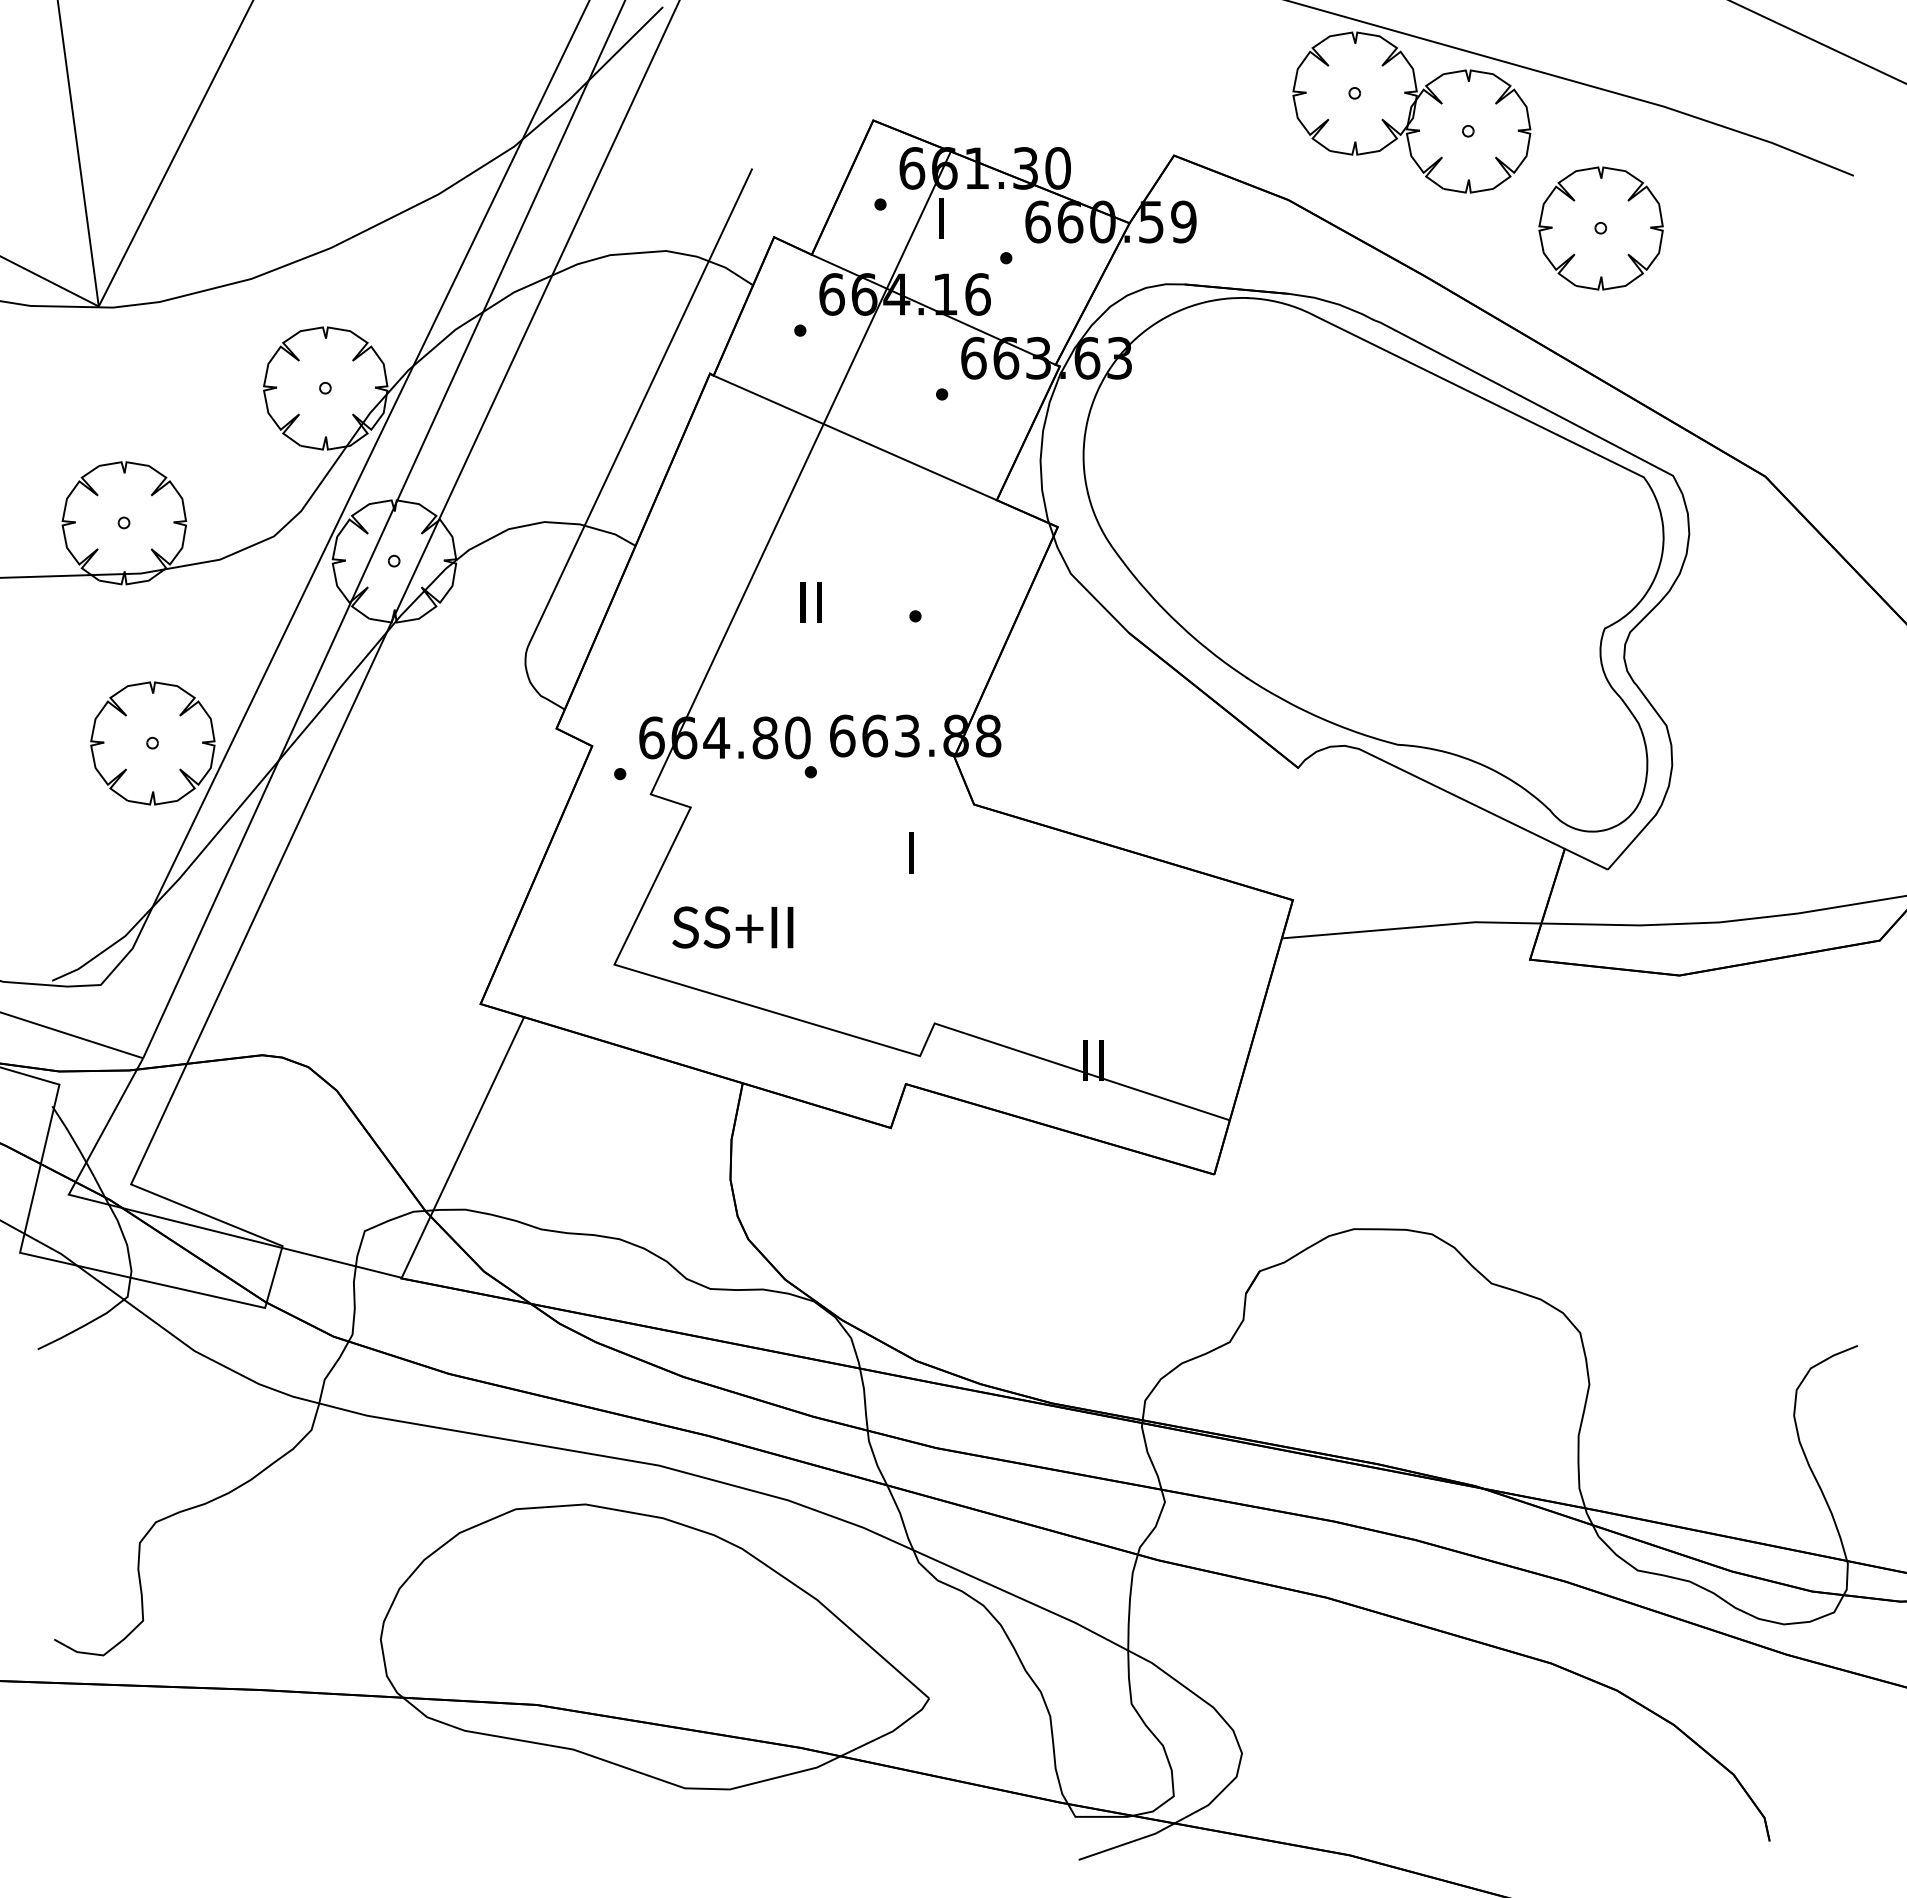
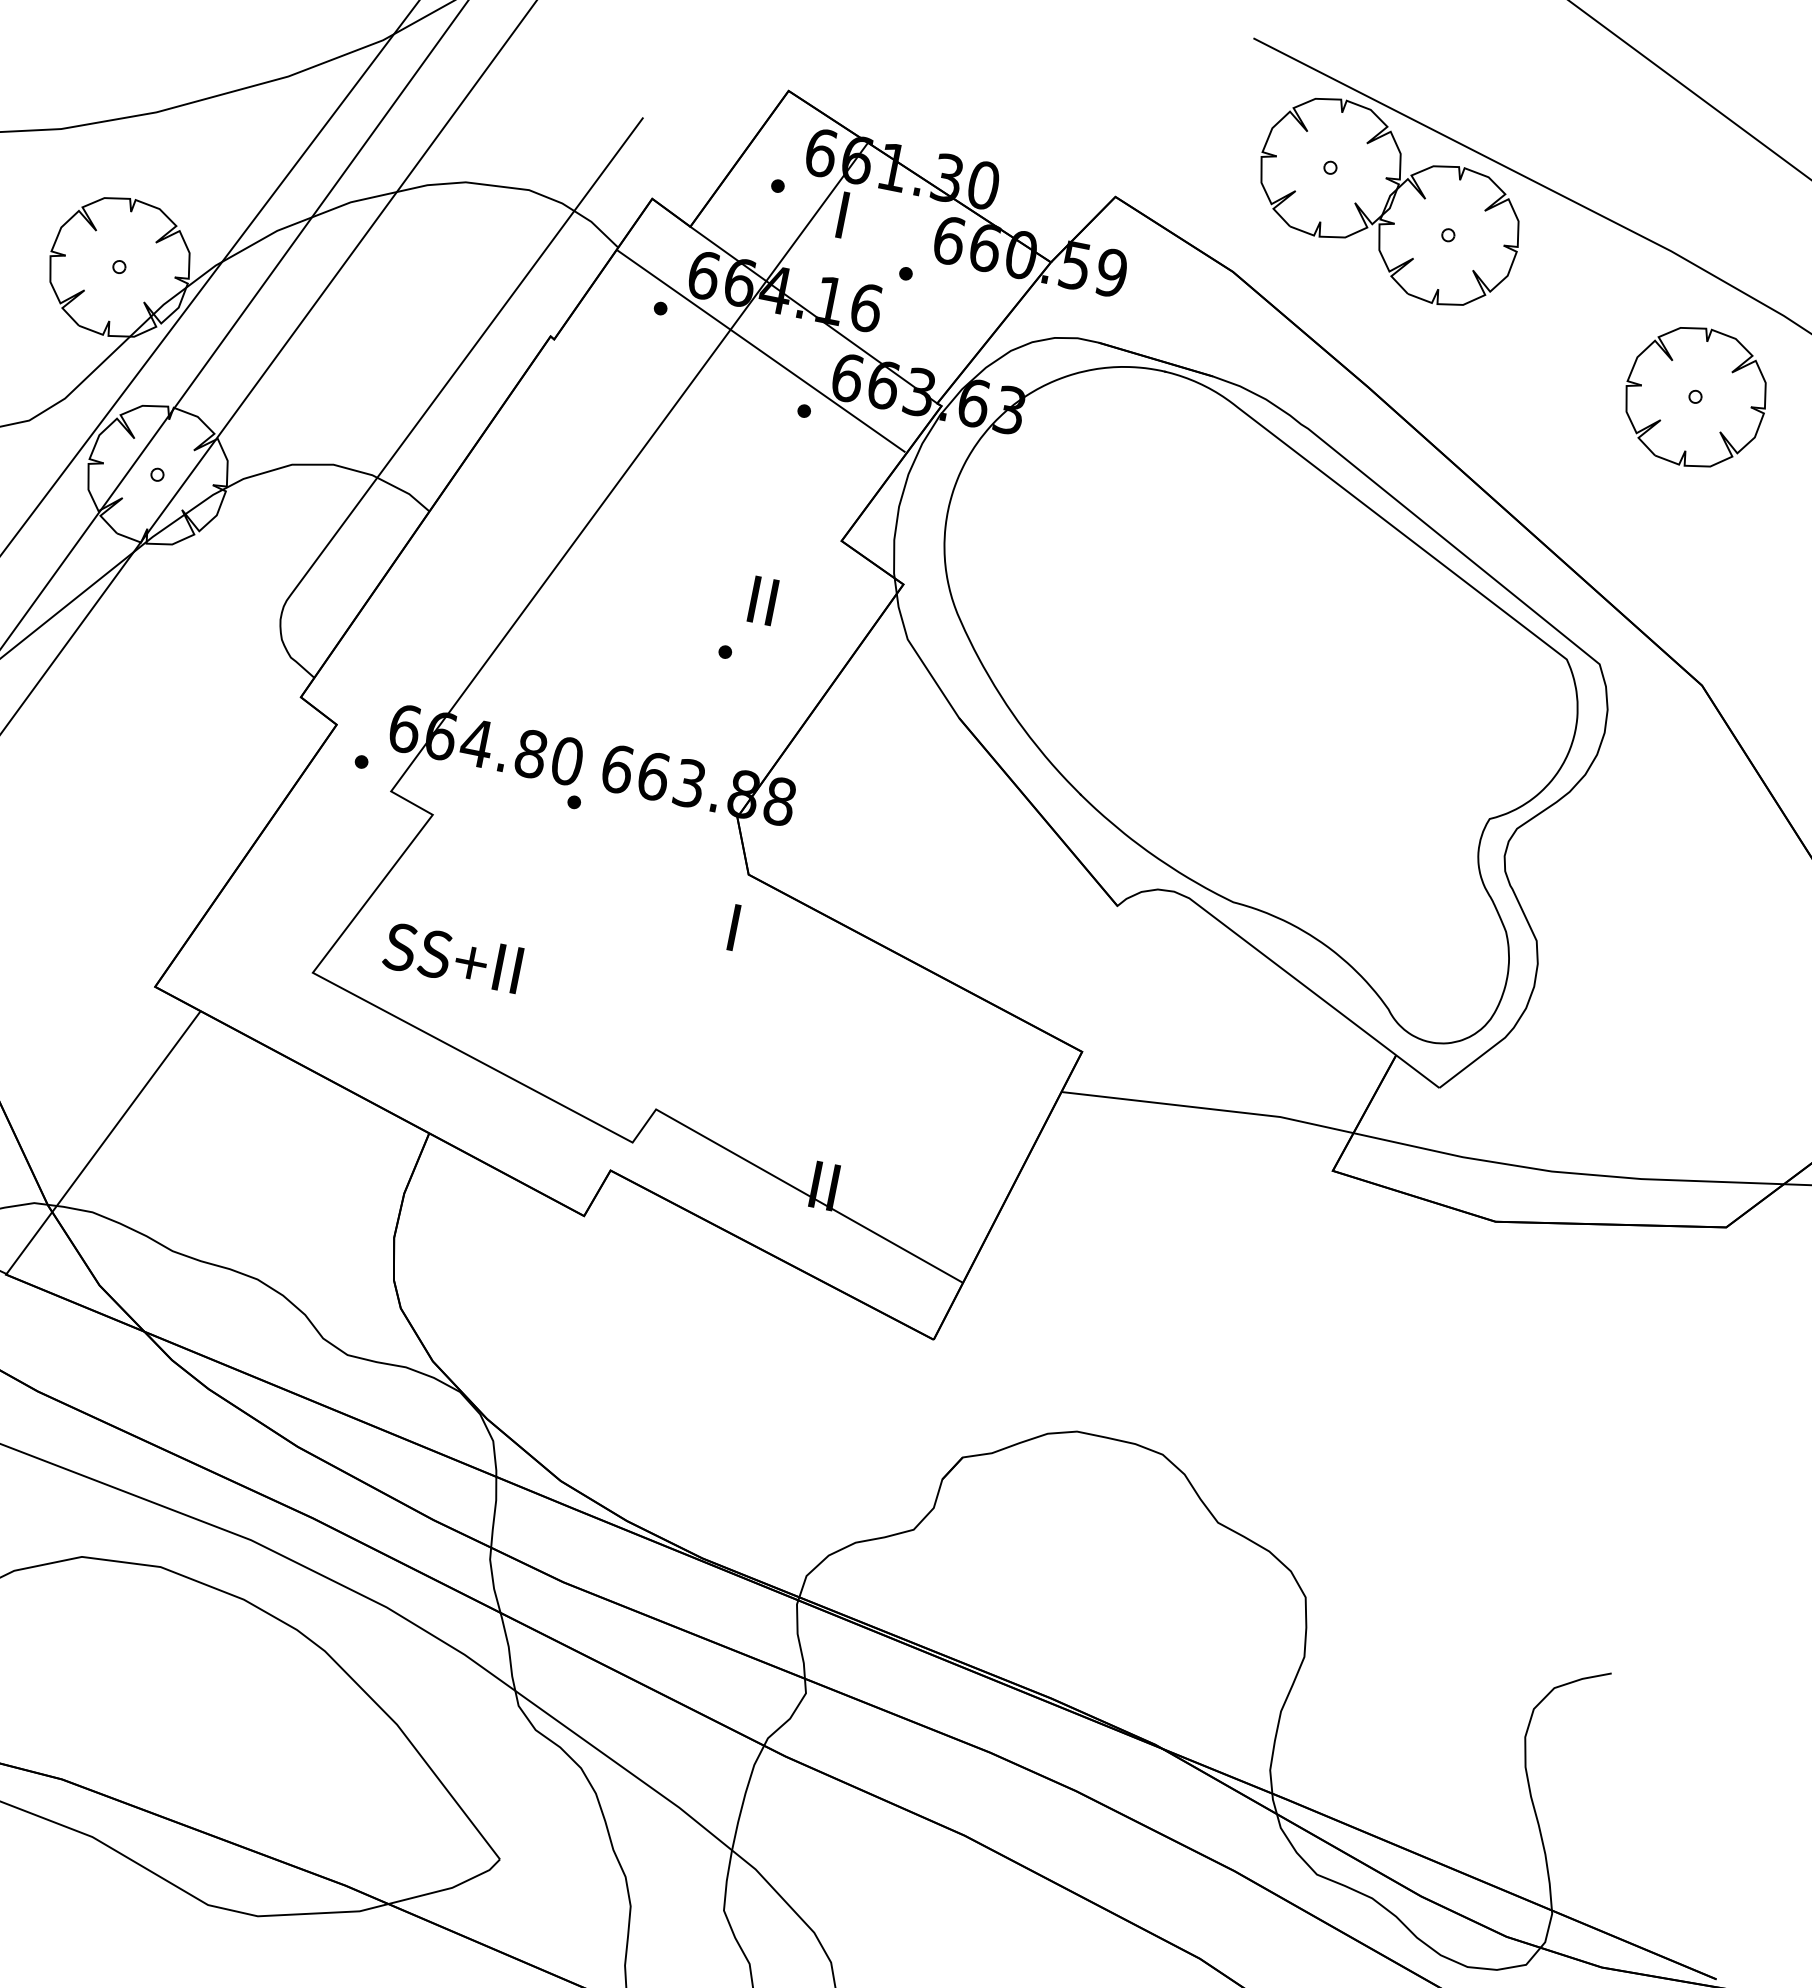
part: (1600, 228) -> (1695, 397), moved
line: (854, 437) -> (760, 350), moved
text: (810, 602) -> (762, 600), moved
text: (911, 852) -> (734, 927), moved

